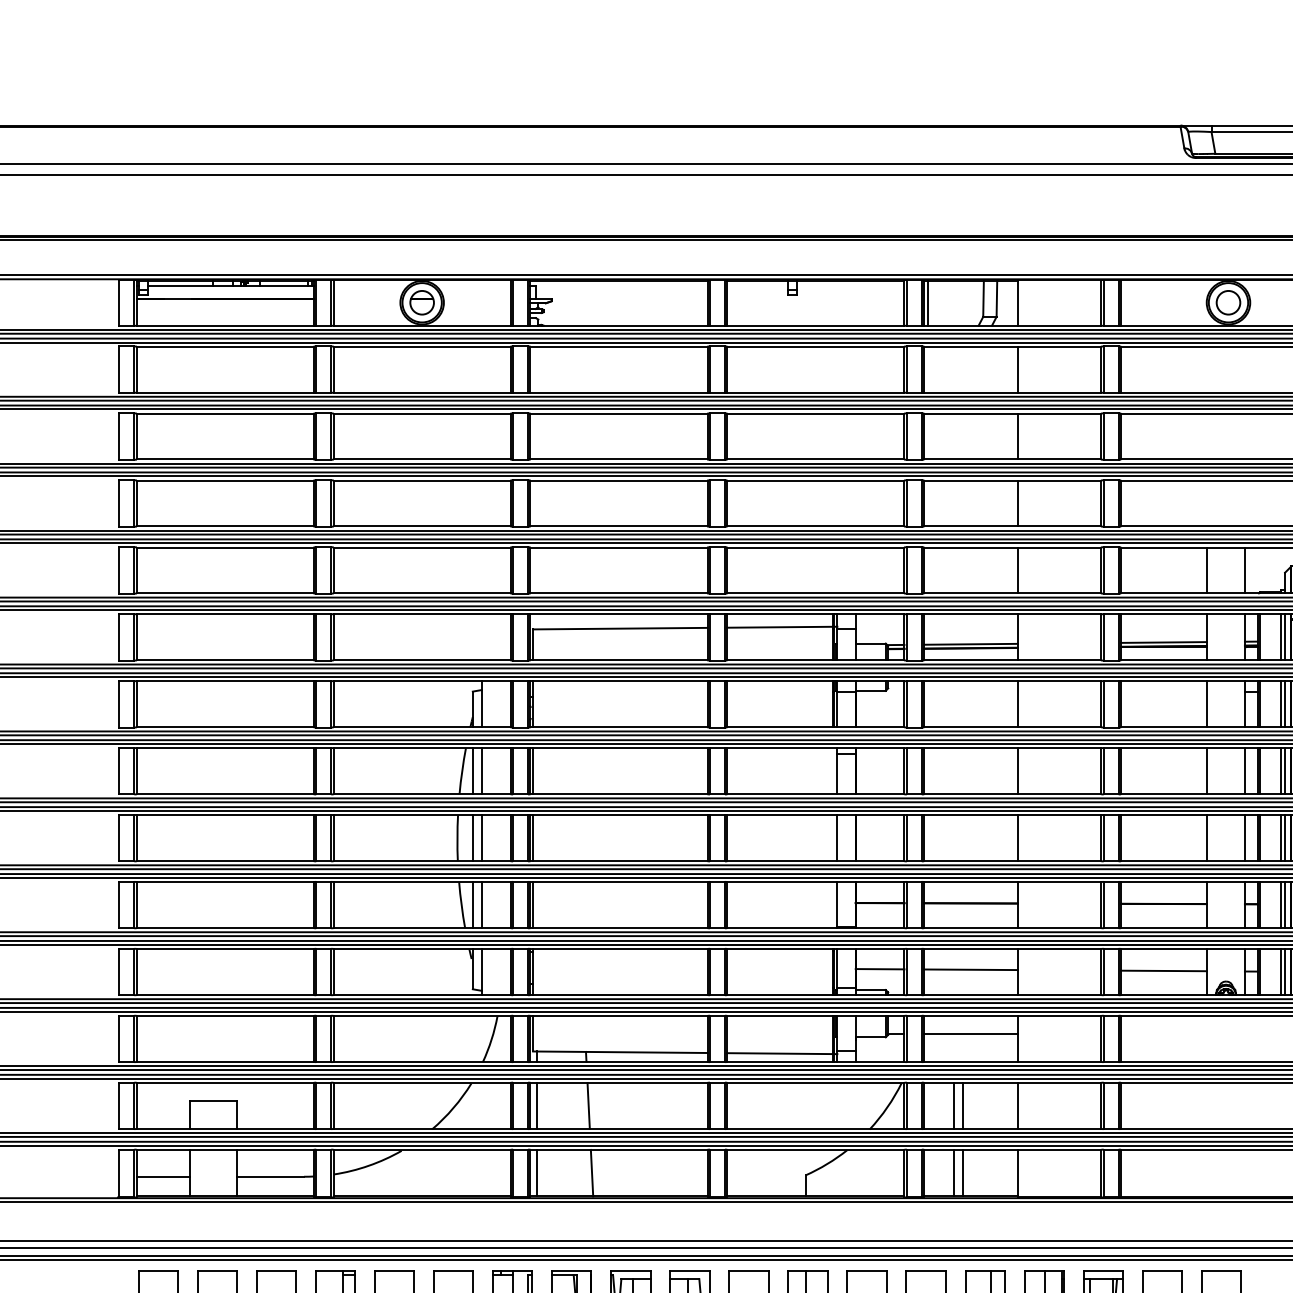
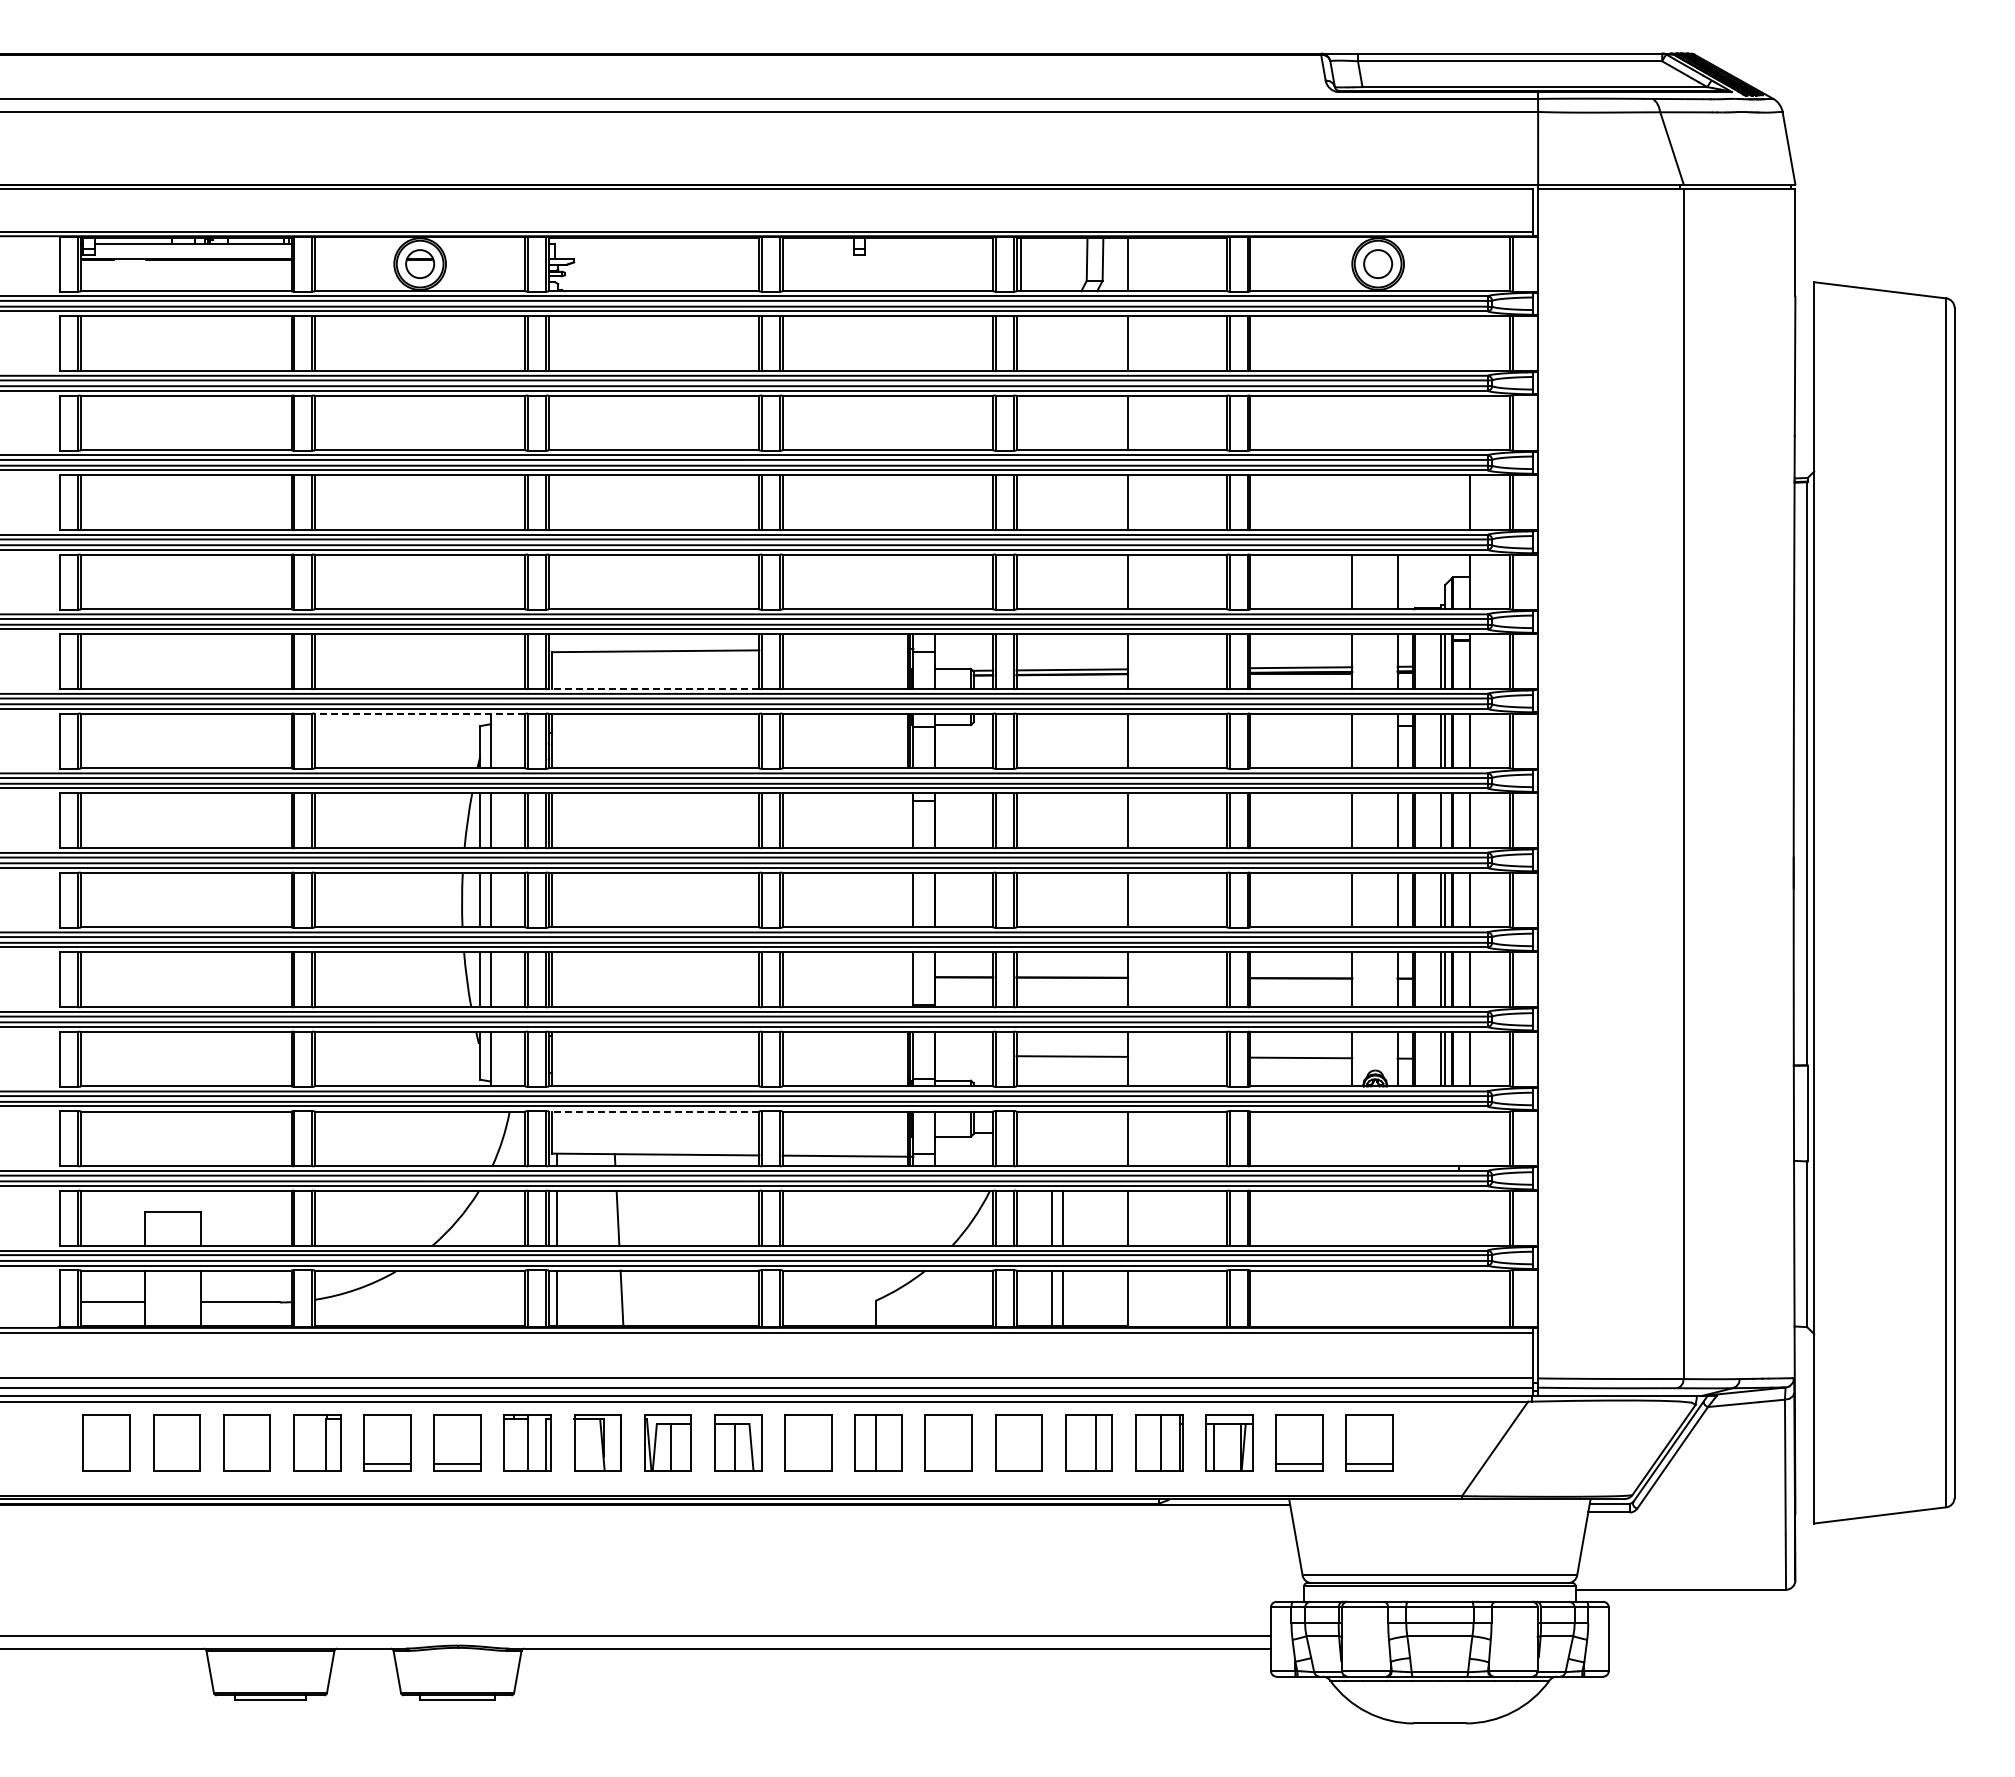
line: (779, 627) -> (844, 649), removed
line: (618, 659) -> (653, 688), solid -> dashed
line: (421, 681) -> (419, 713), solid -> dashed
line: (1285, 771) -> (1445, 820), removed
line: (880, 968) -> (964, 1055), removed
line: (618, 1016) -> (653, 1111), solid -> dashed
line: (971, 1034) -> (1072, 1133), removed

